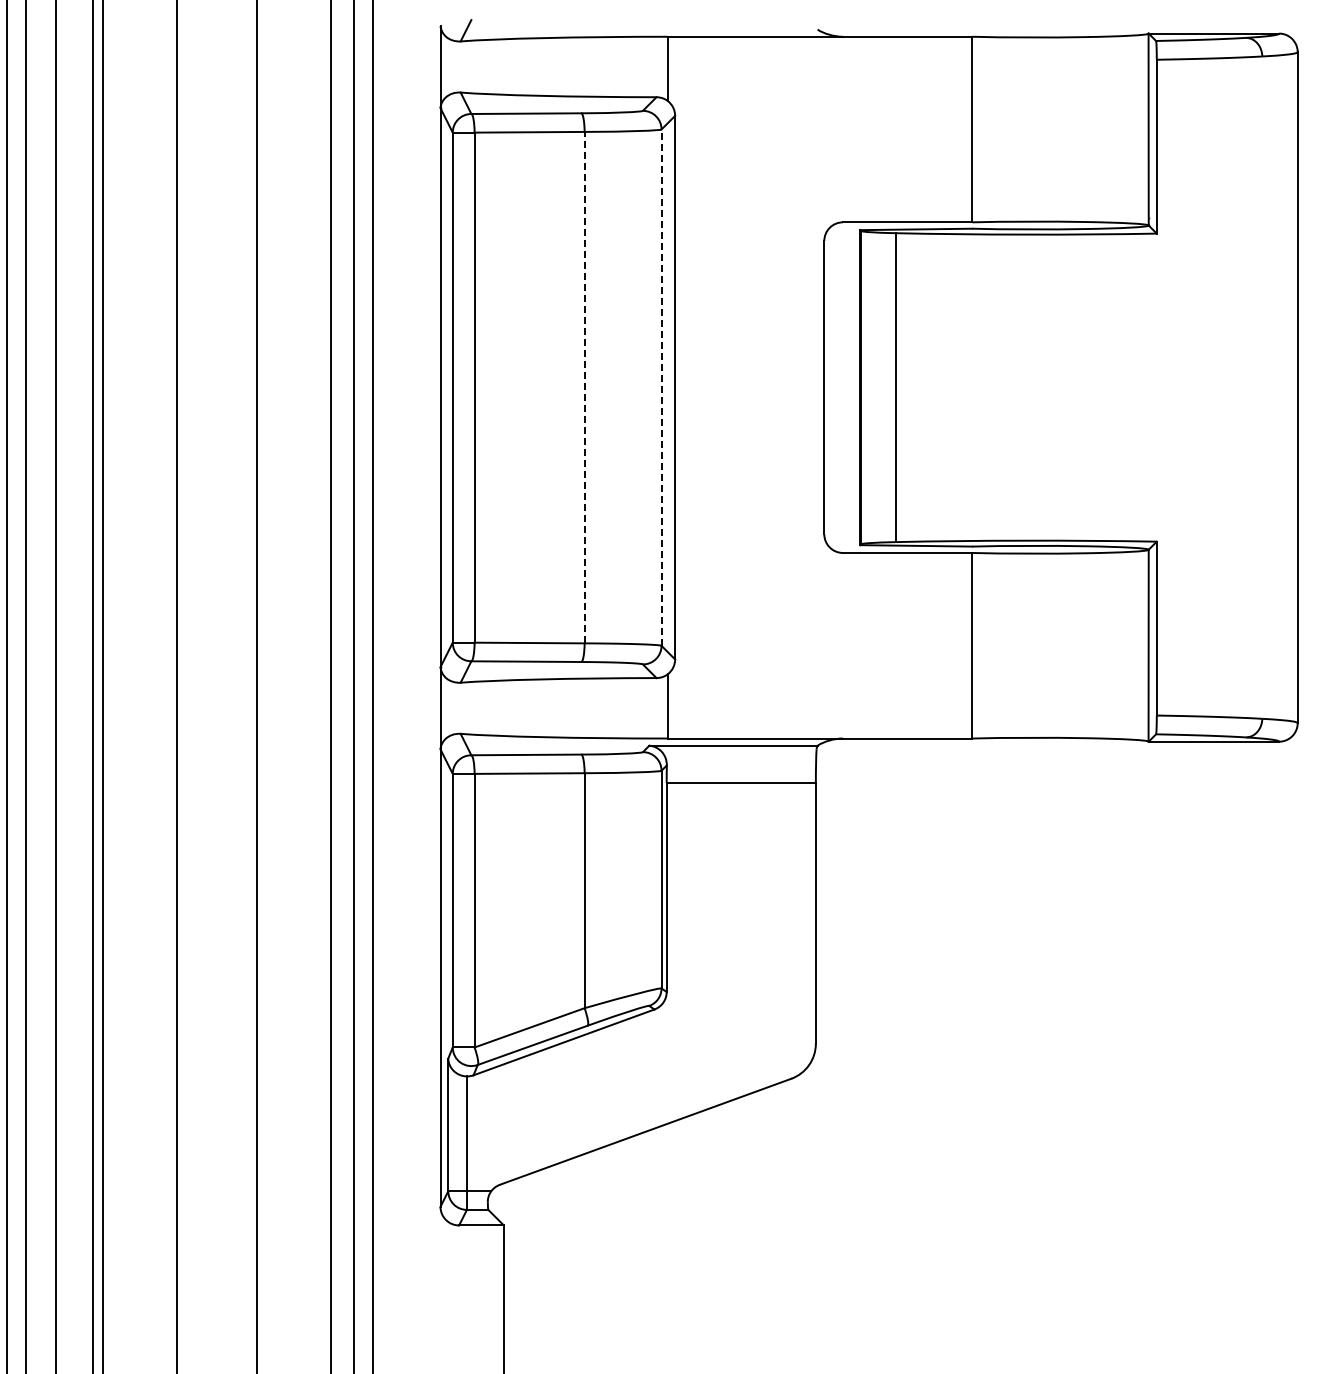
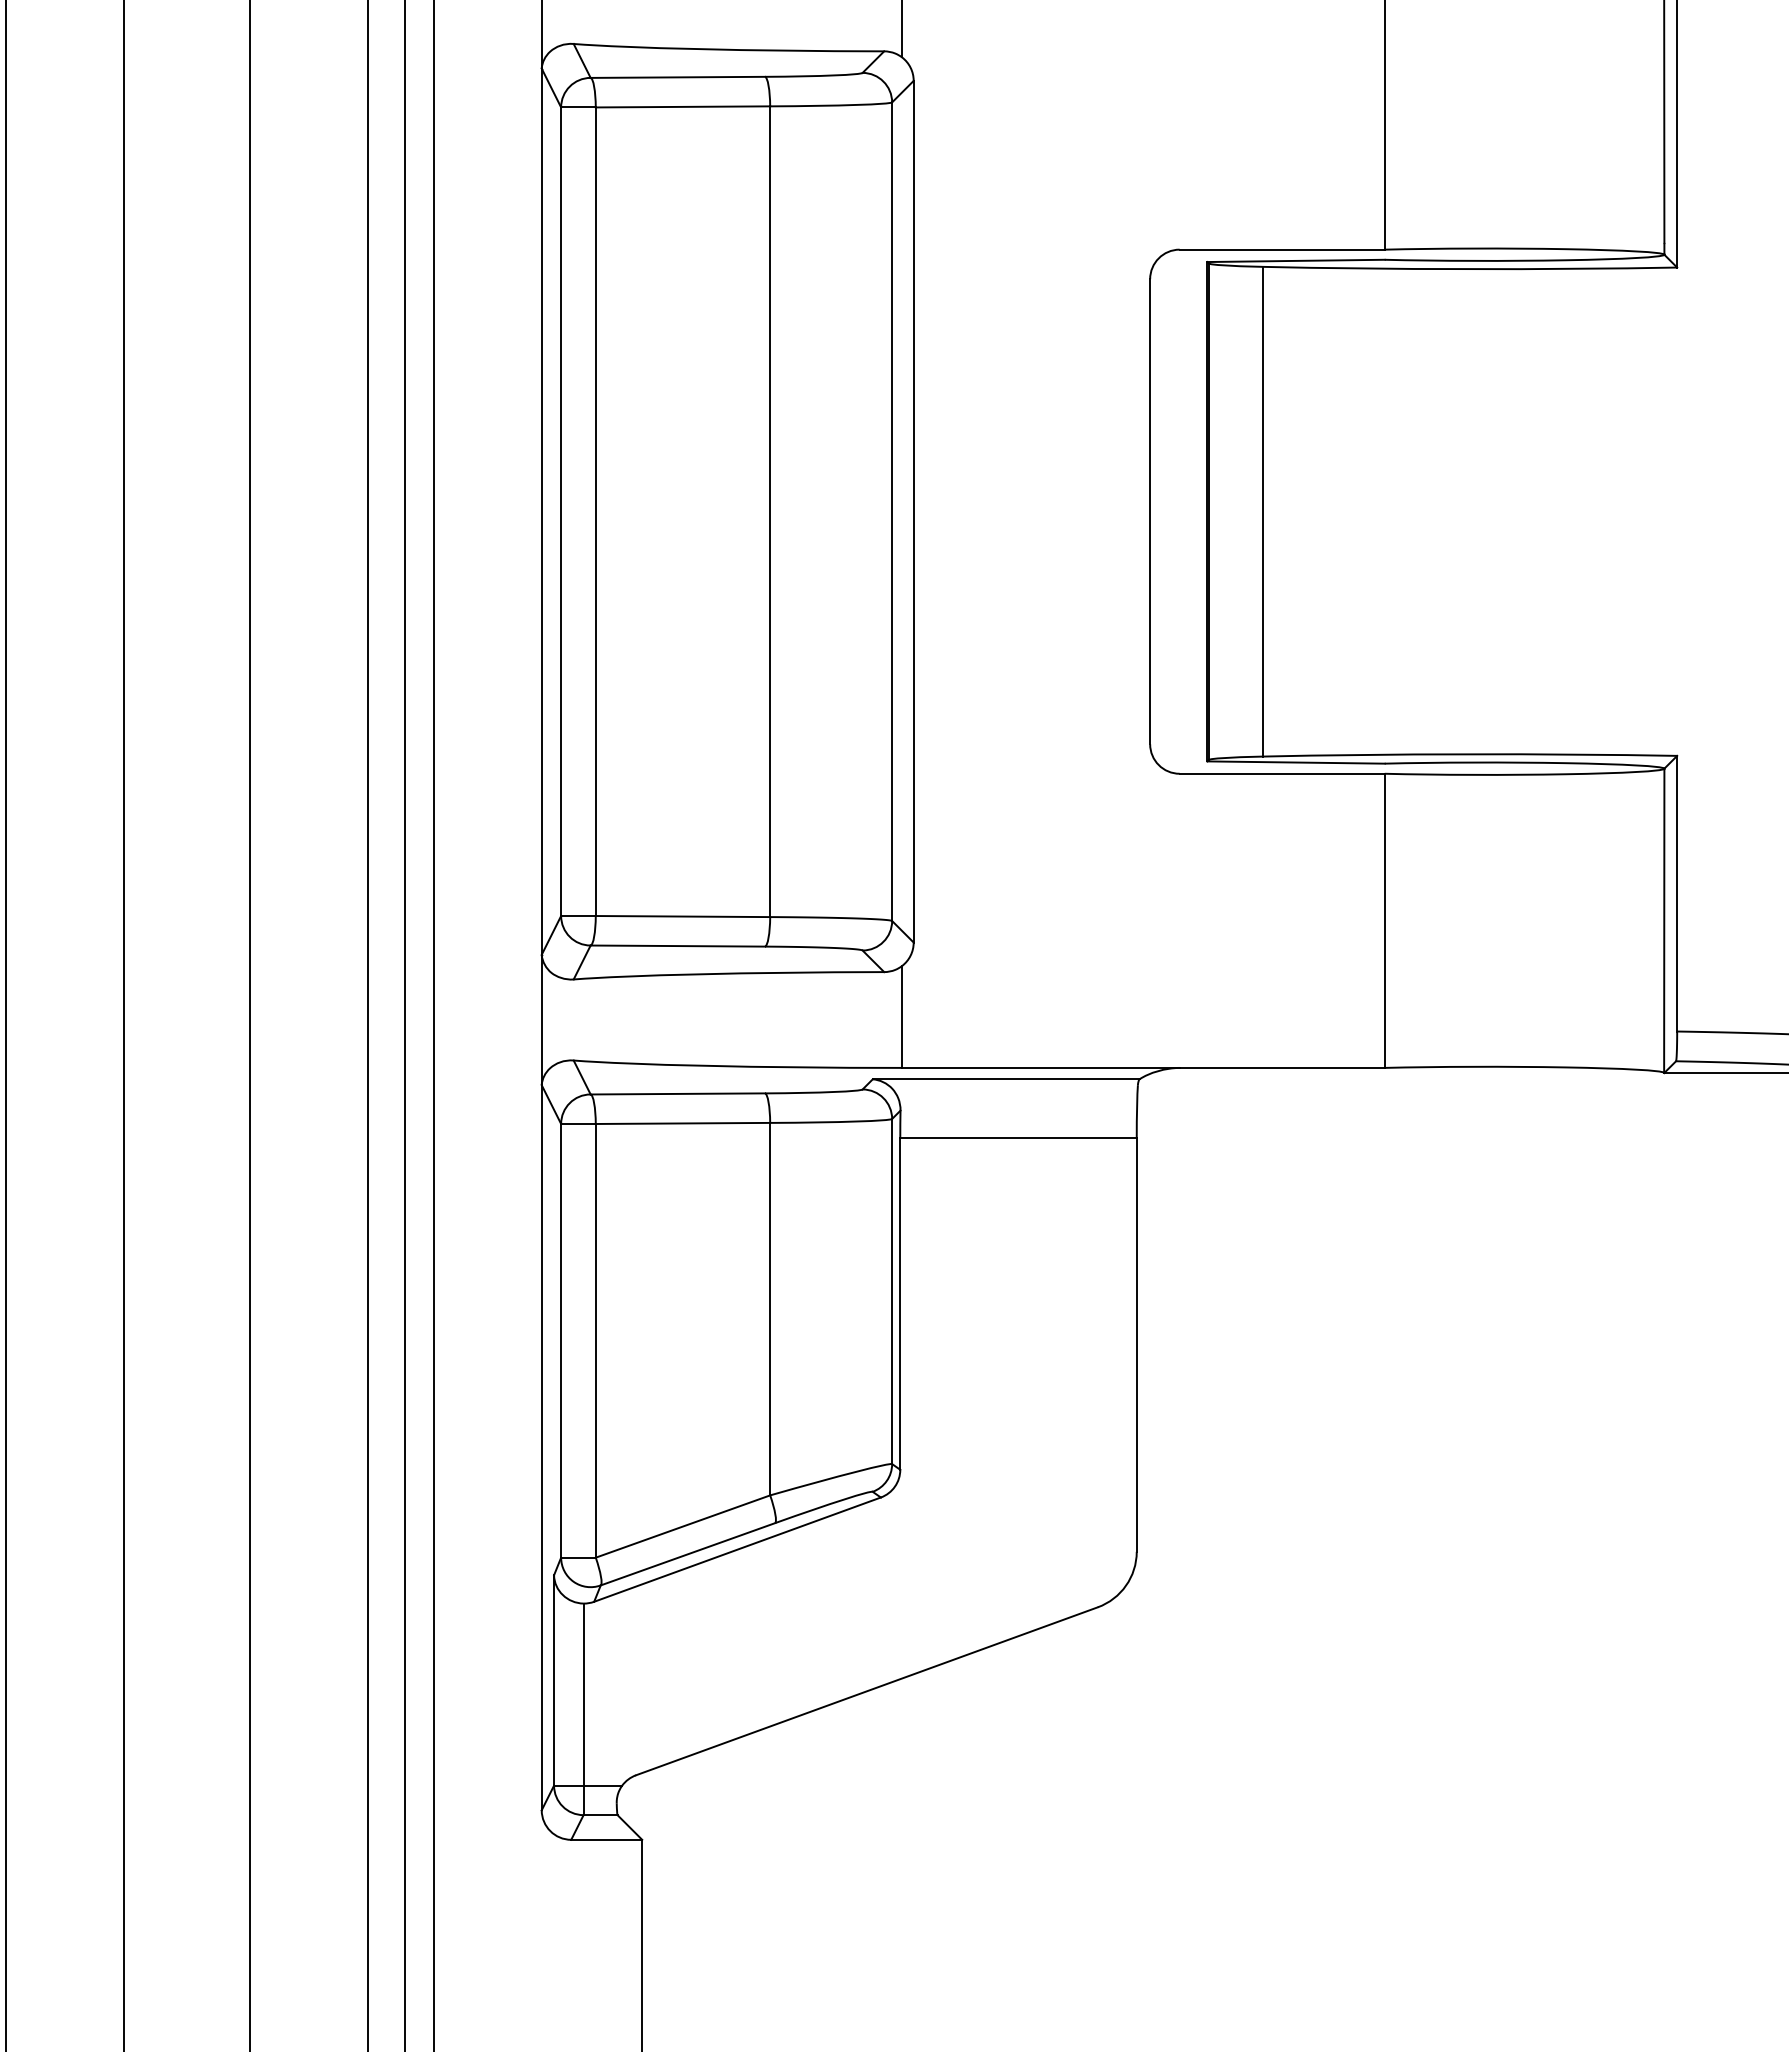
line: (584, 387) -> (769, 511), dashed -> solid
line: (661, 387) -> (892, 511), dashed -> solid

